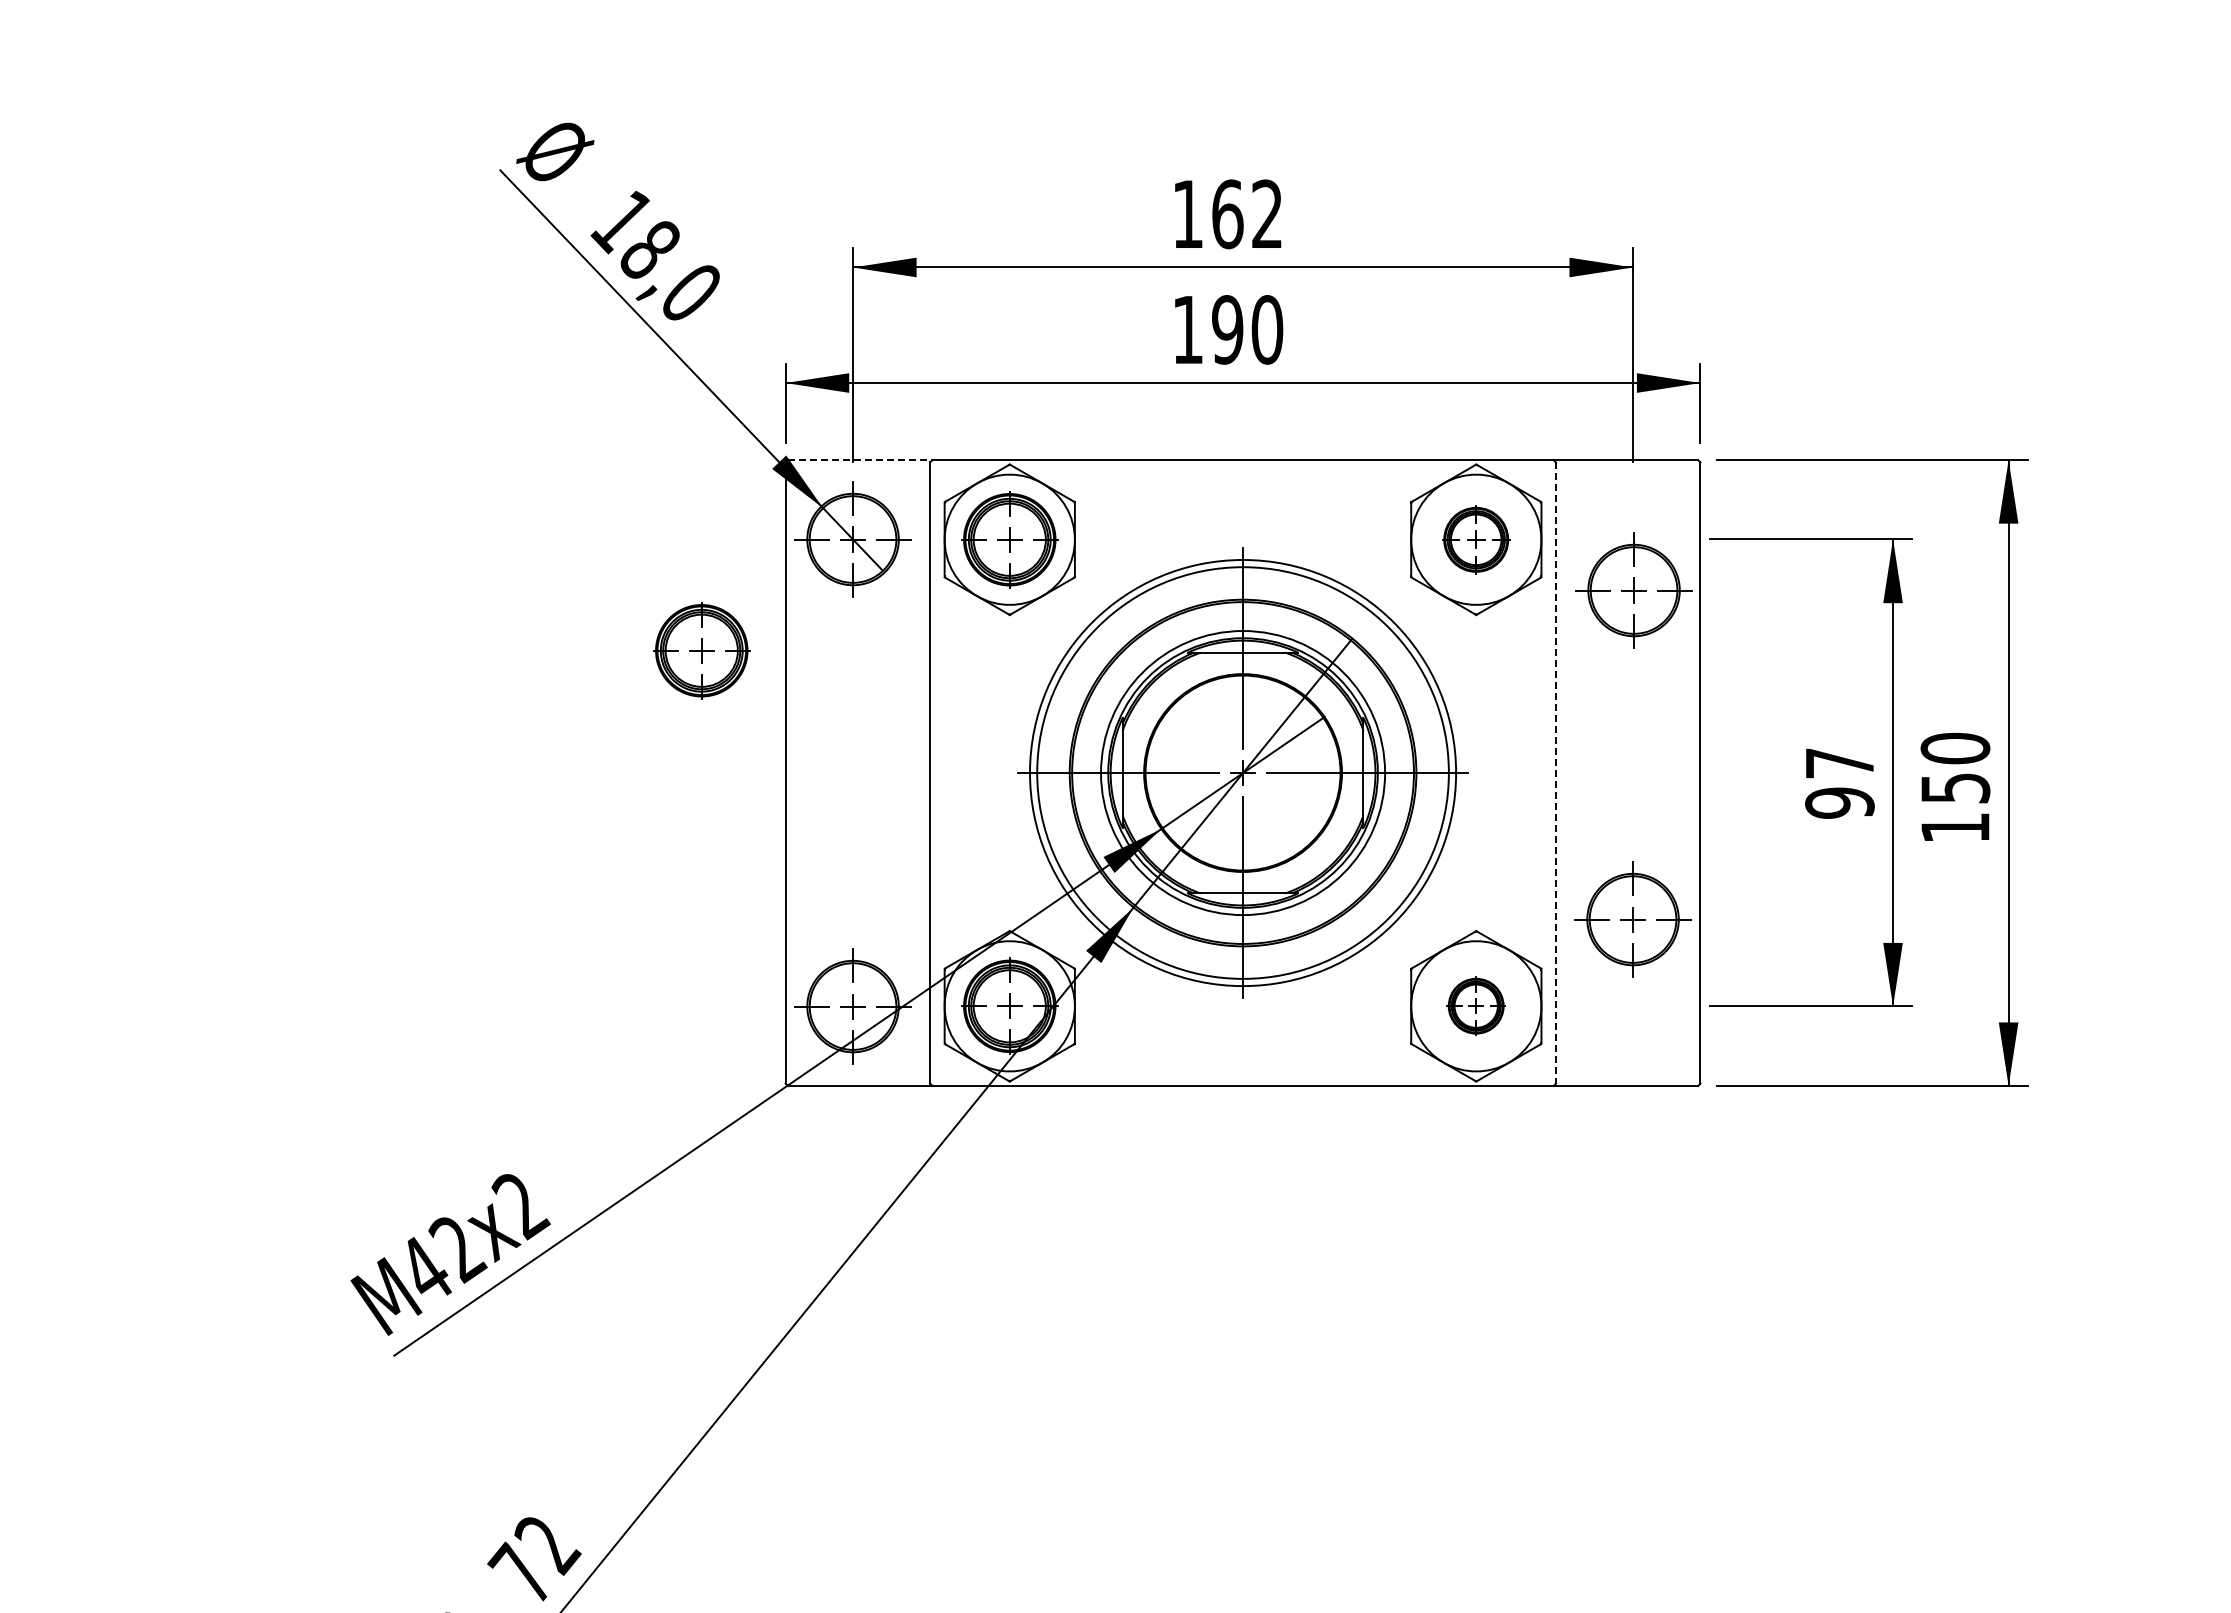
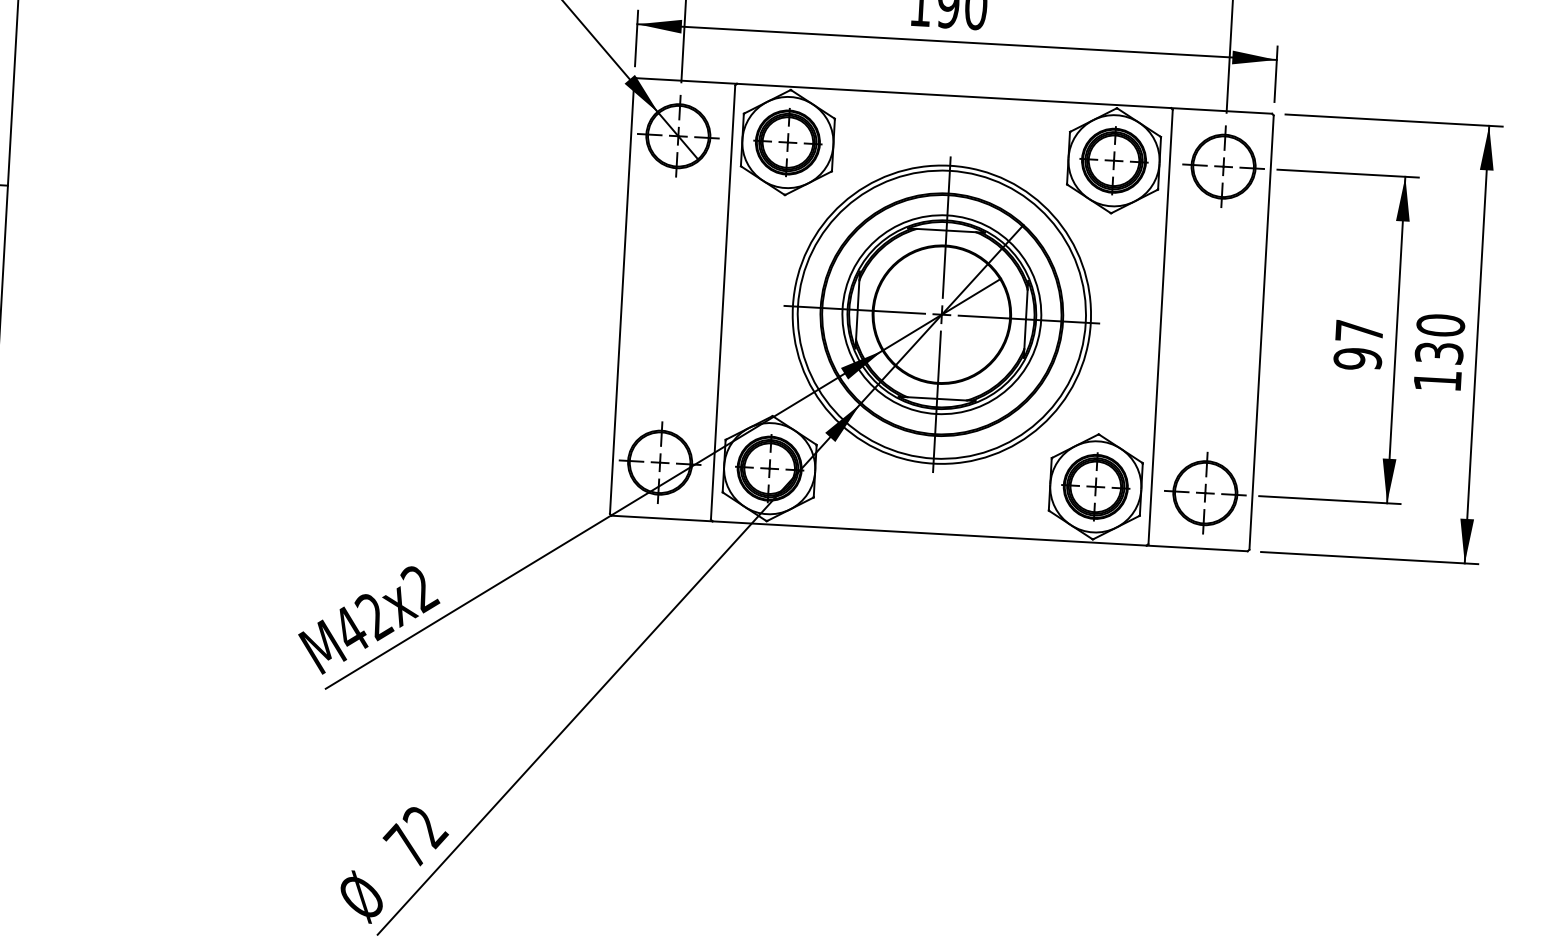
line: (860, 460) -> (686, 81), dashed -> solid
part: (1475, 539) -> (1113, 160), size x1.43
part: (1633, 590) -> (1223, 166), moved
part: (701, 650) -> (568, 207), removed
line: (1556, 773) -> (1160, 327), dashed -> solid
text: (1954, 788) -> (1438, 353), 150 -> 130
part: (1632, 919) -> (1204, 493), moved
part: (1475, 1005) -> (1095, 486), size x1.67

